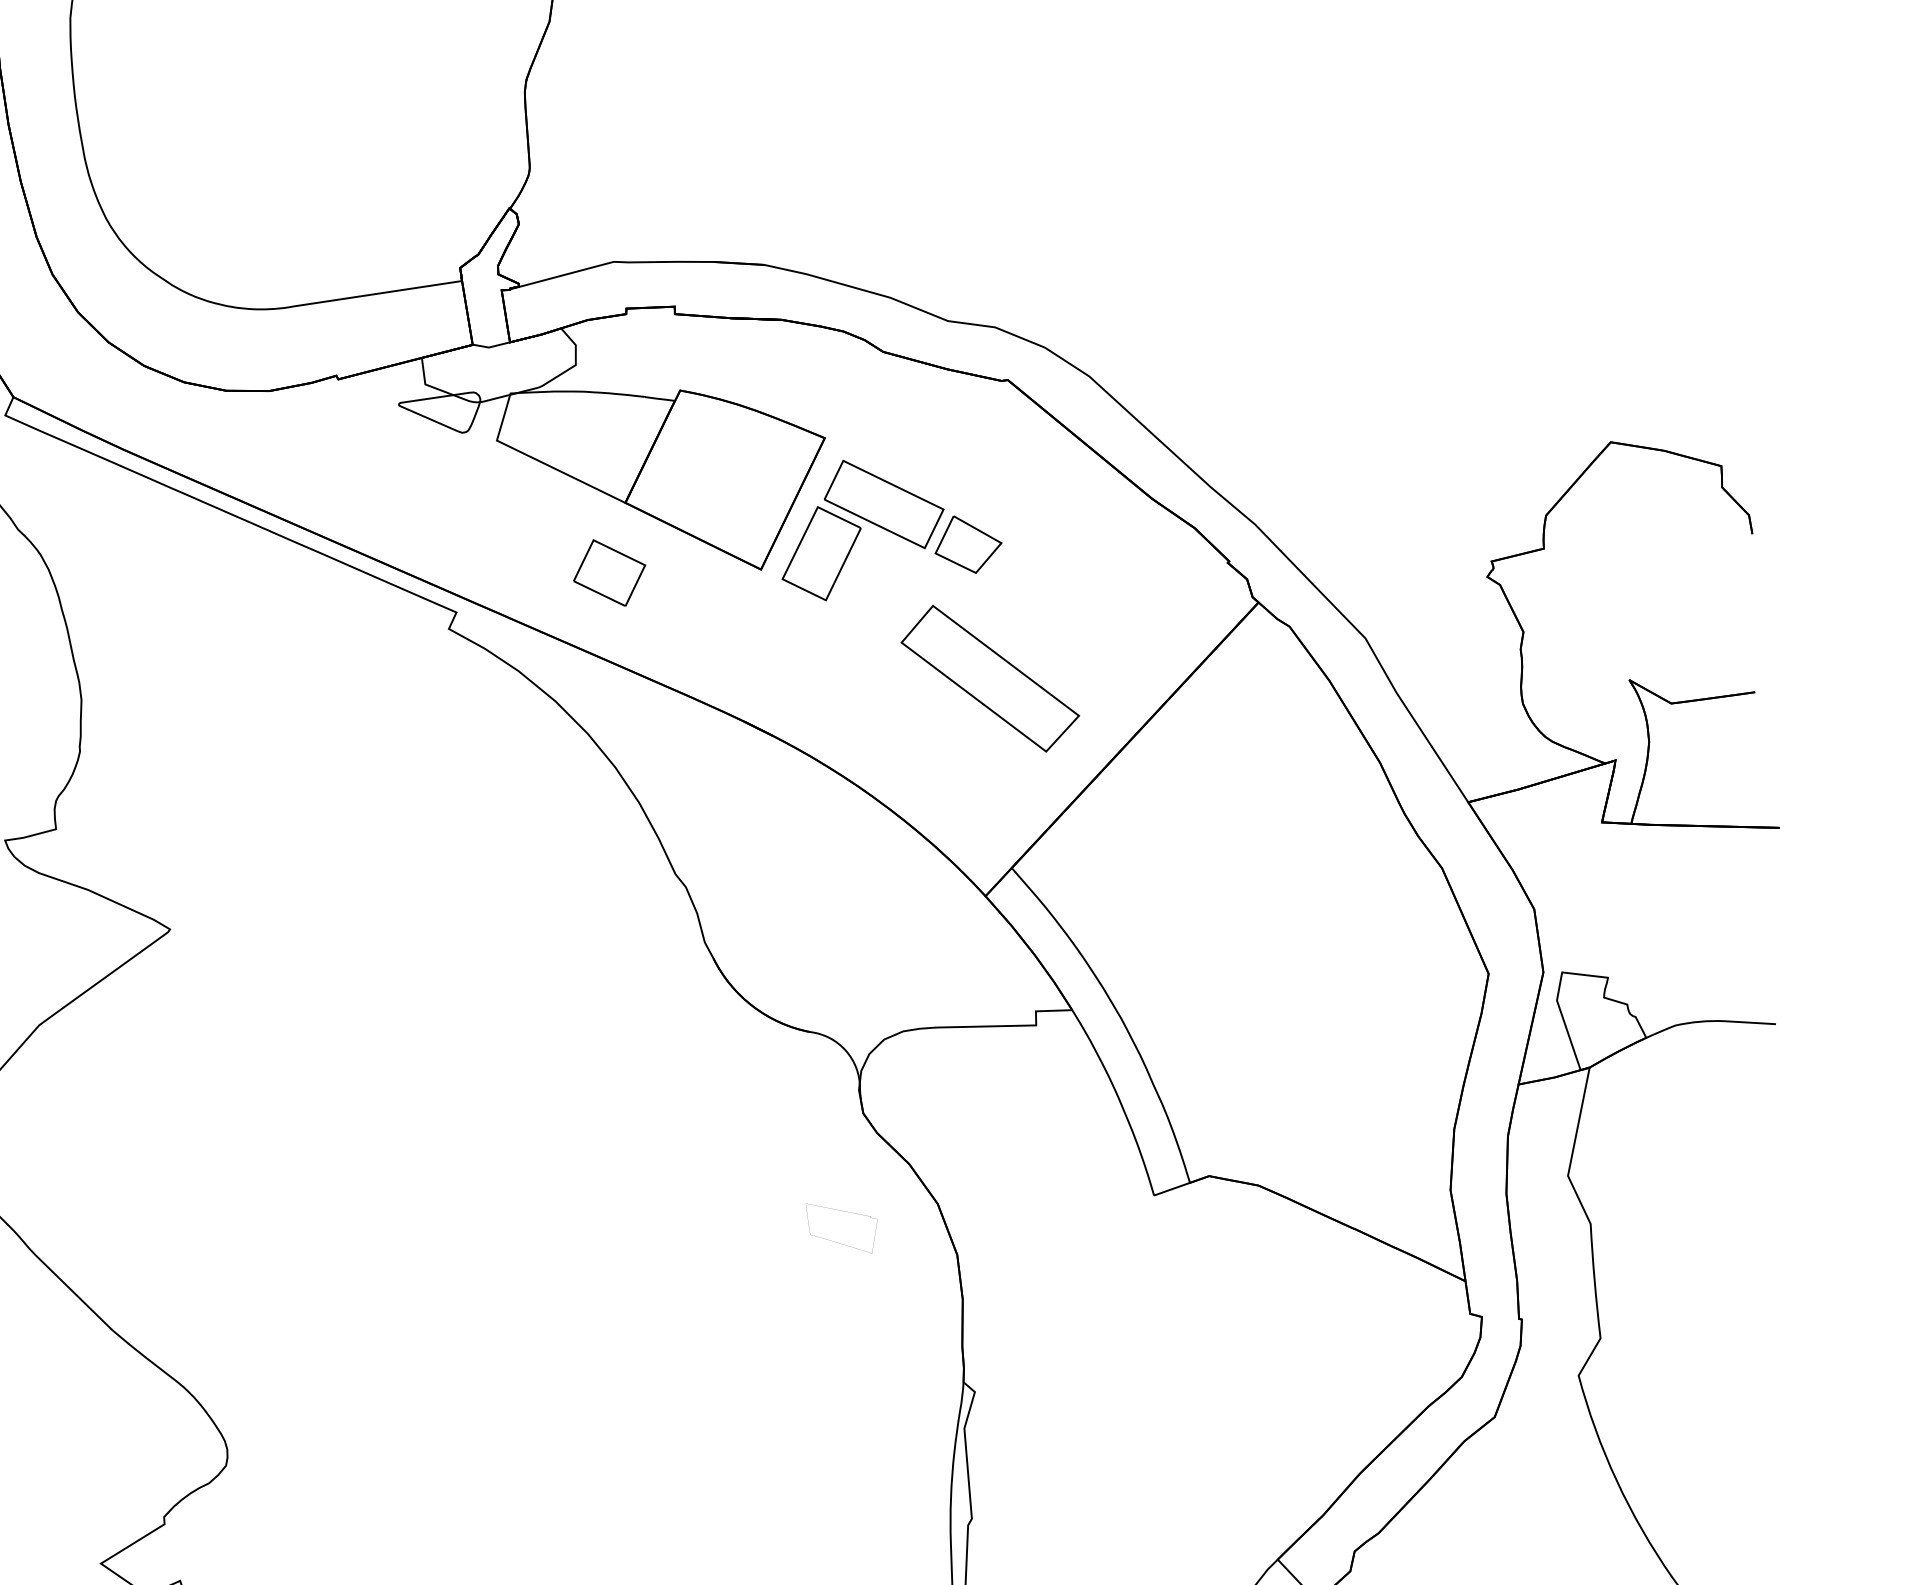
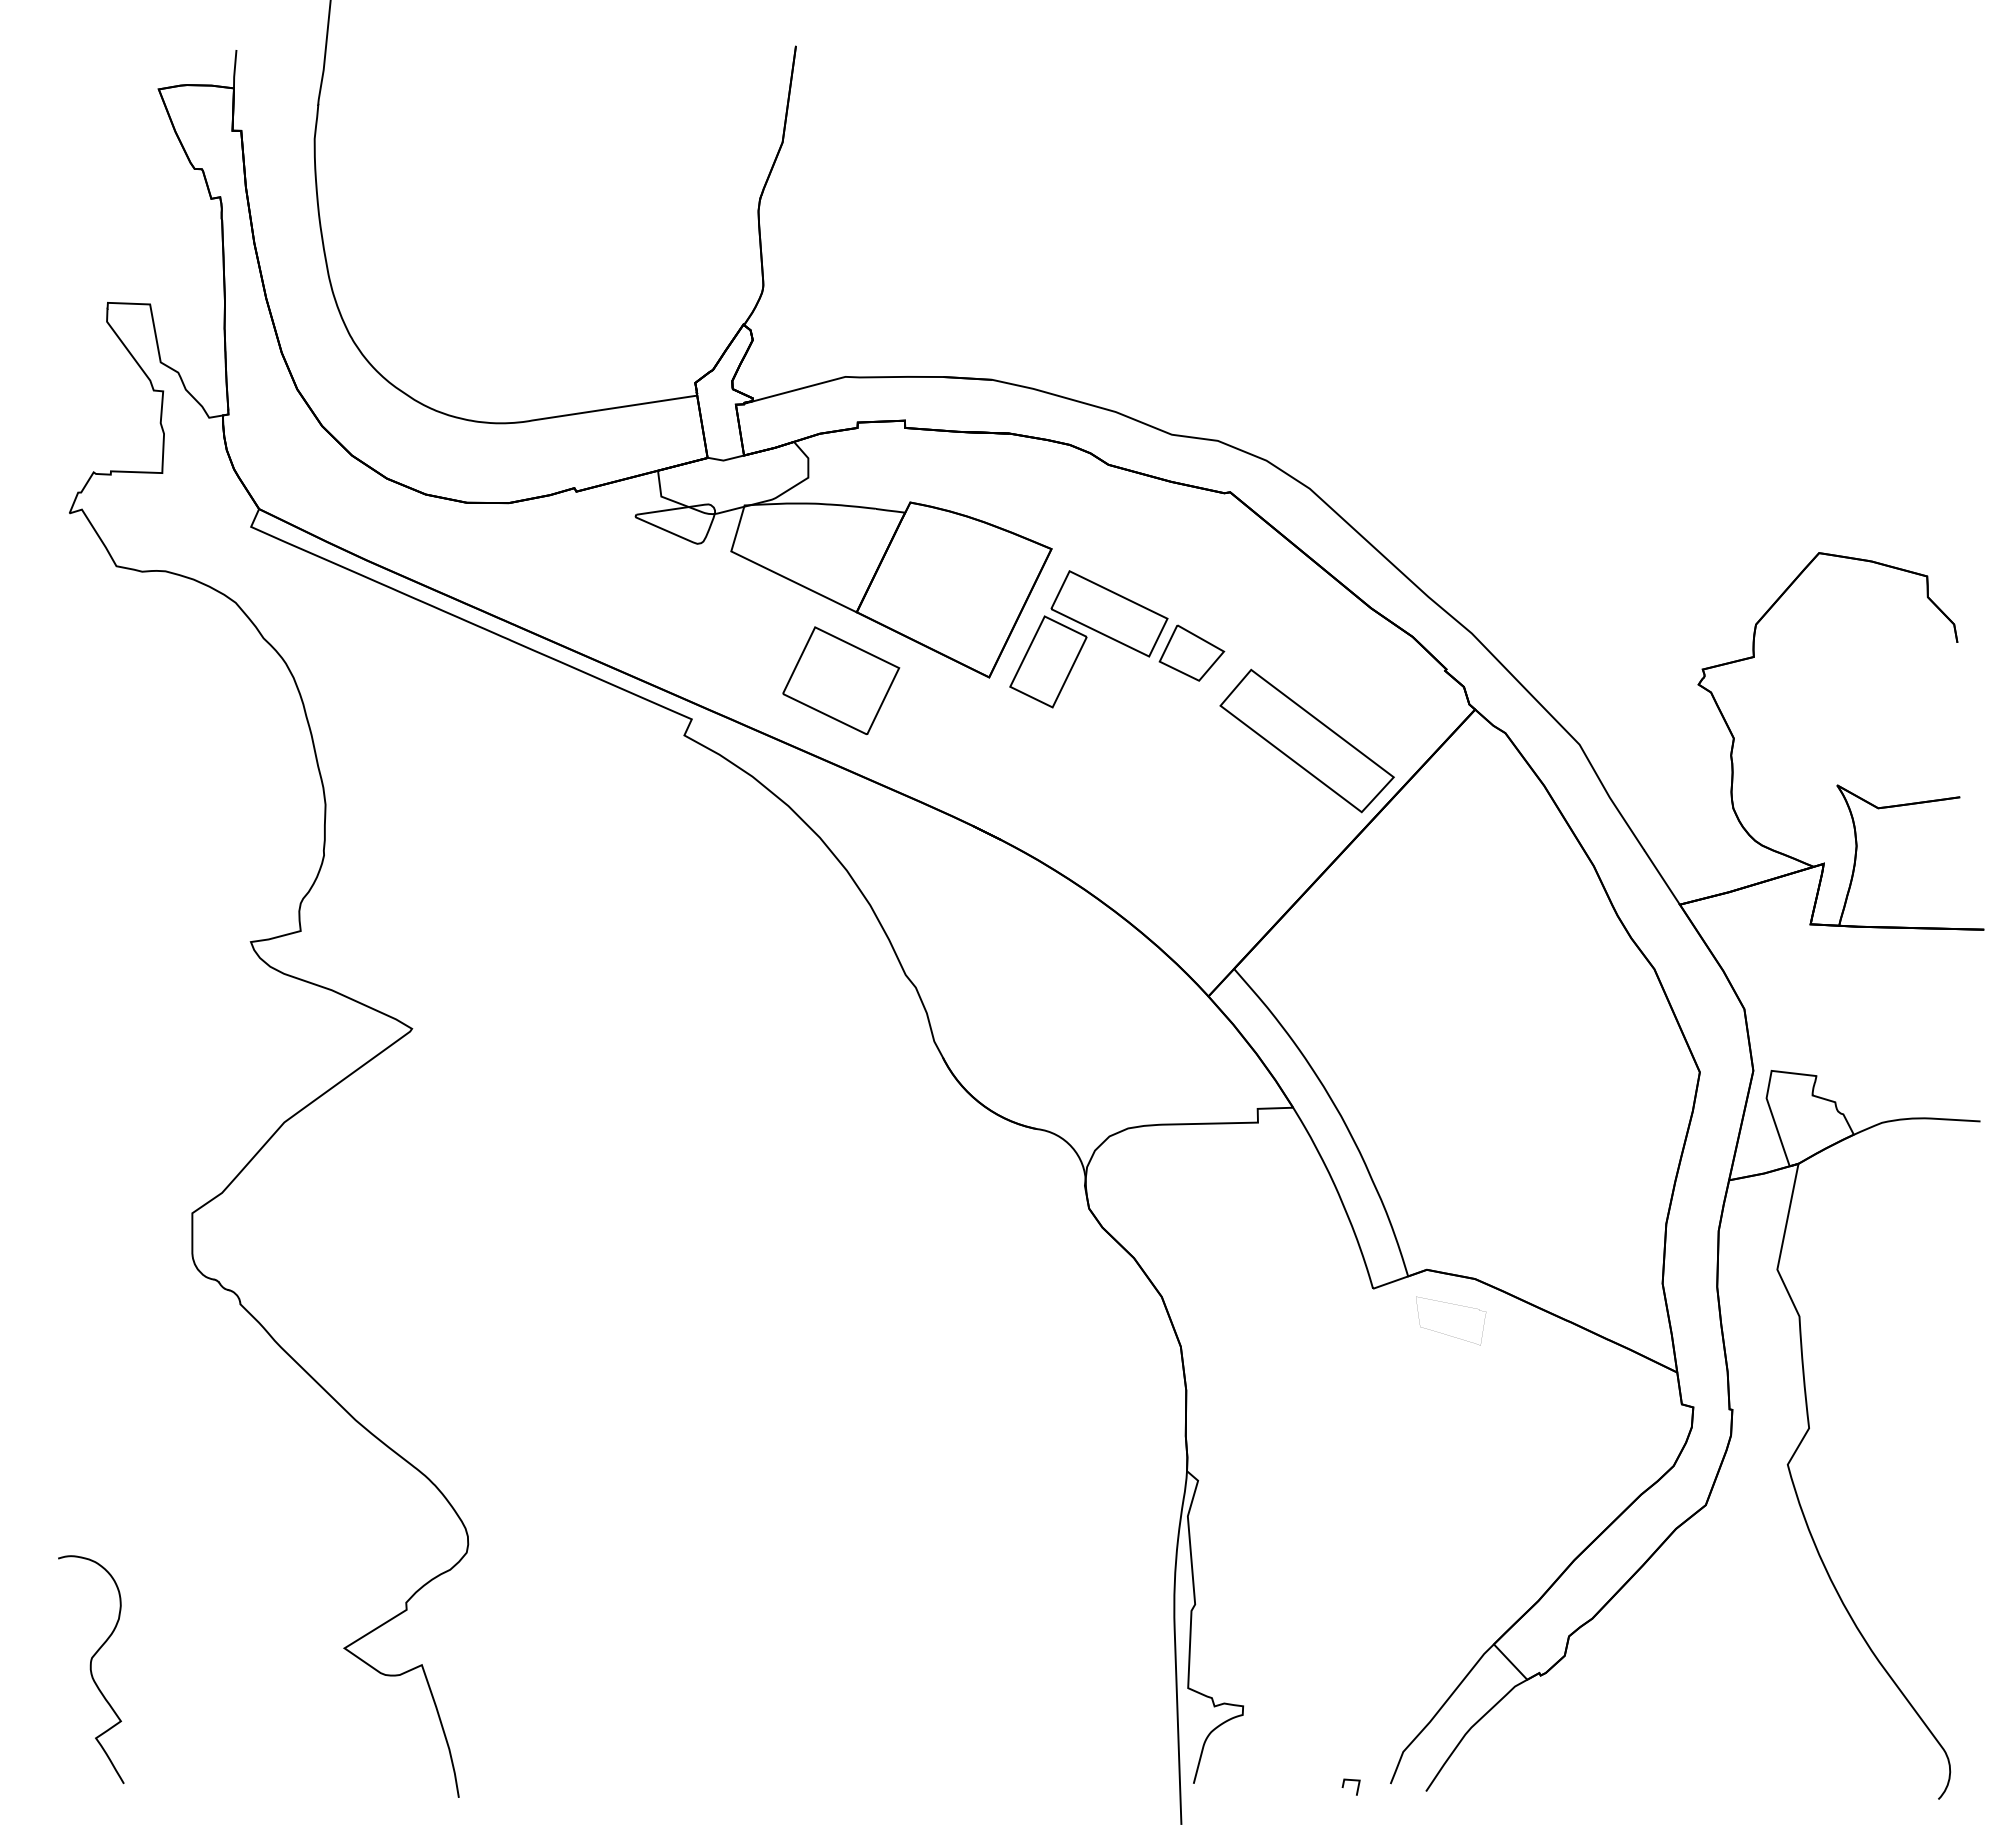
part: (609, 572) -> (841, 680), size x1.67
part: (989, 678) -> (1306, 740), moved
part: (837, 1242) -> (1446, 1334), moved

